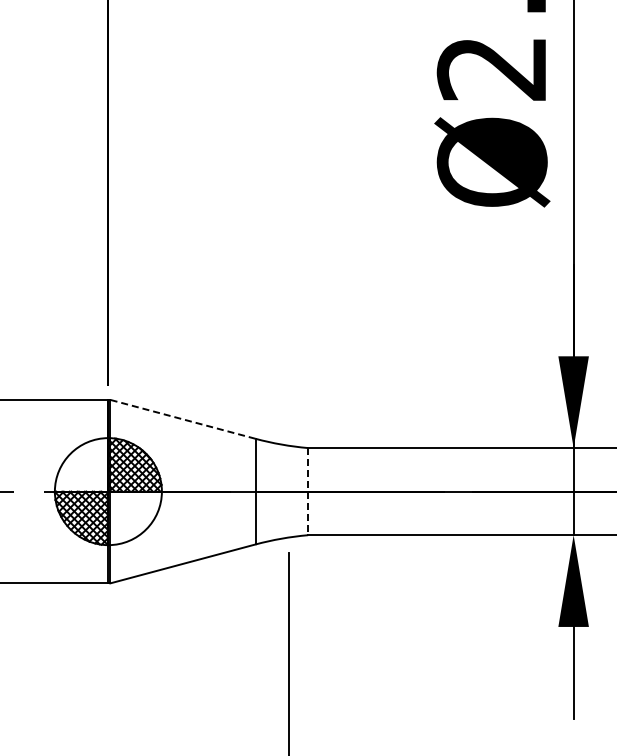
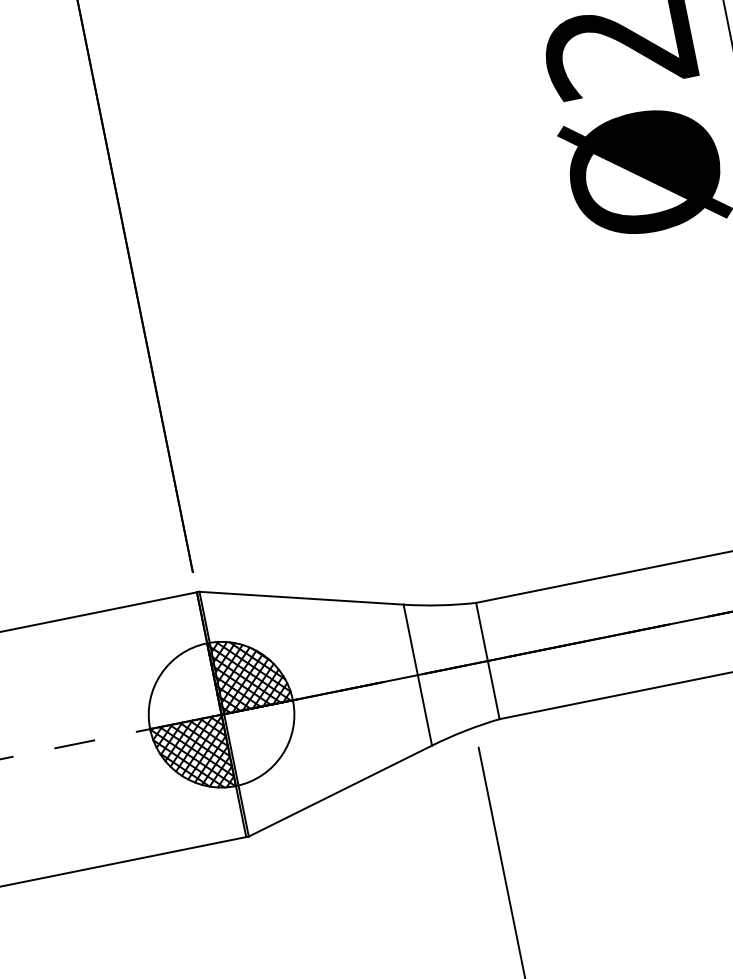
line: (182, 419) -> (301, 598), dashed -> solid
line: (308, 491) -> (488, 660), dashed -> solid

